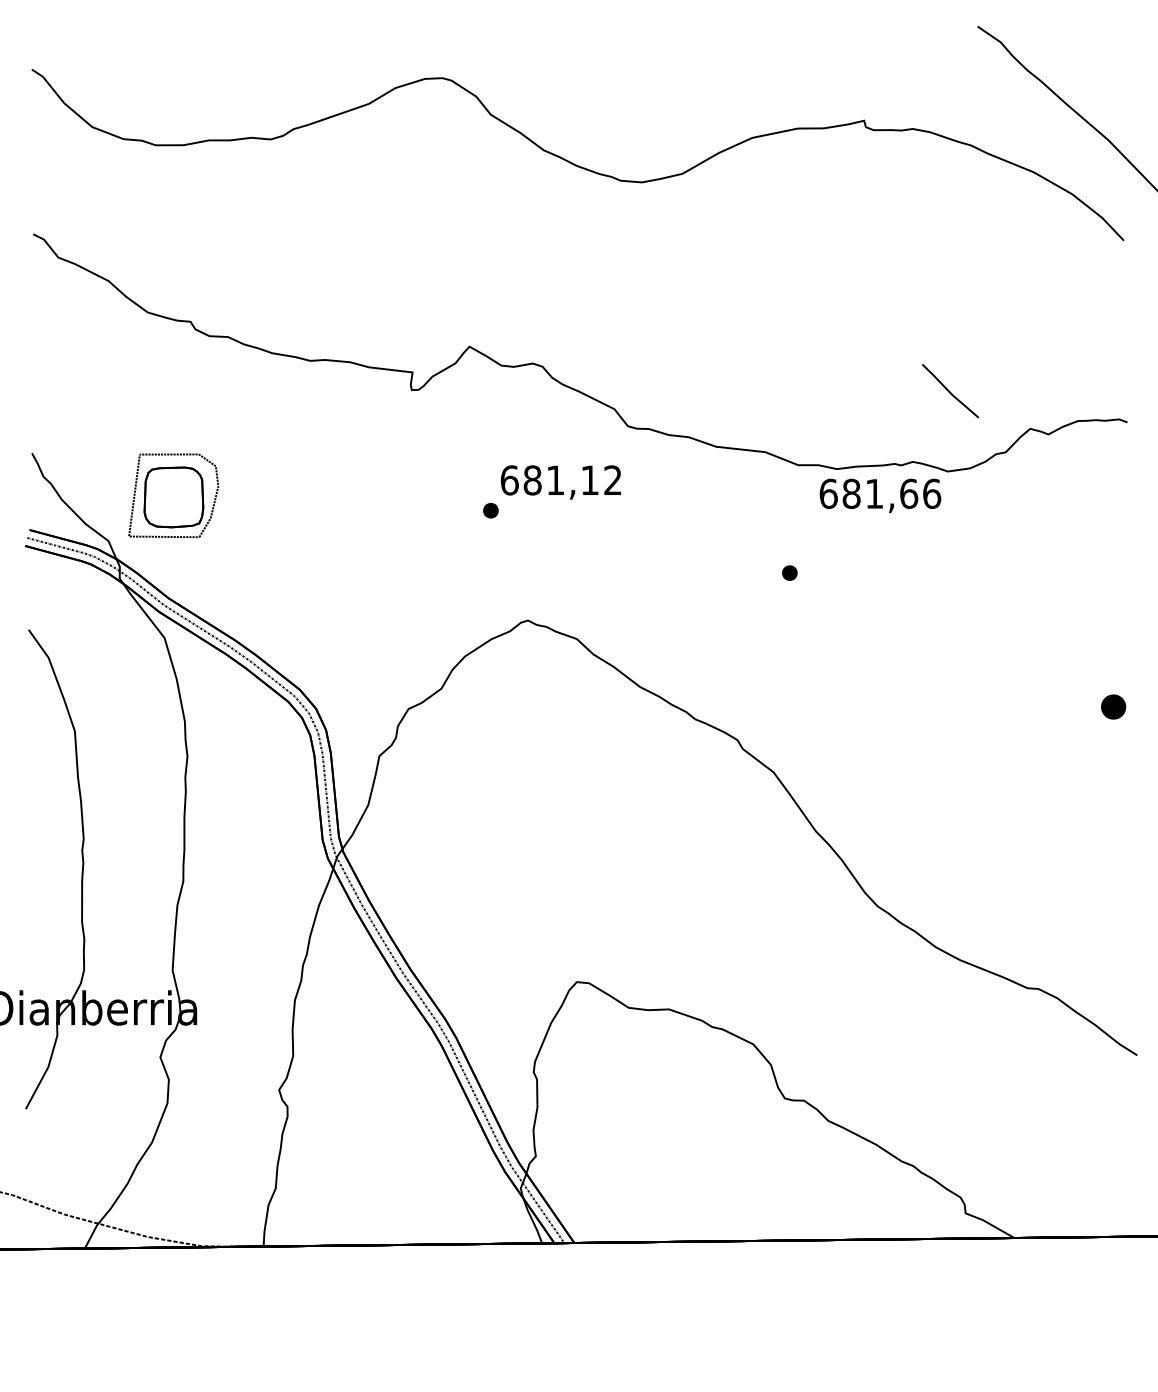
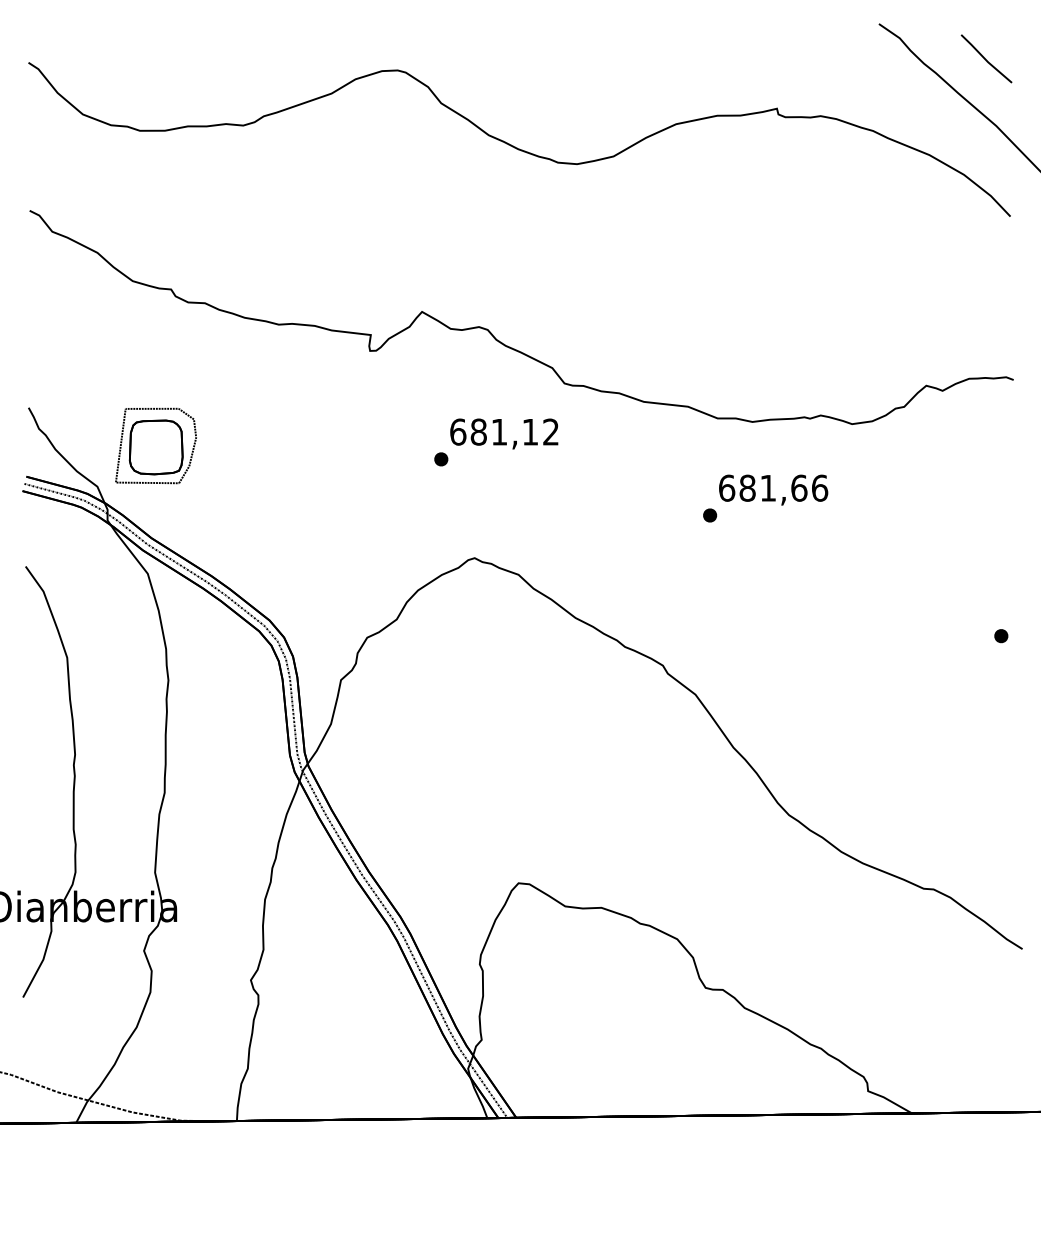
line: (949, 390) -> (985, 58), moved
text: (880, 495) -> (773, 489), moved
part: (1113, 707) -> (1001, 636), size x0.62

